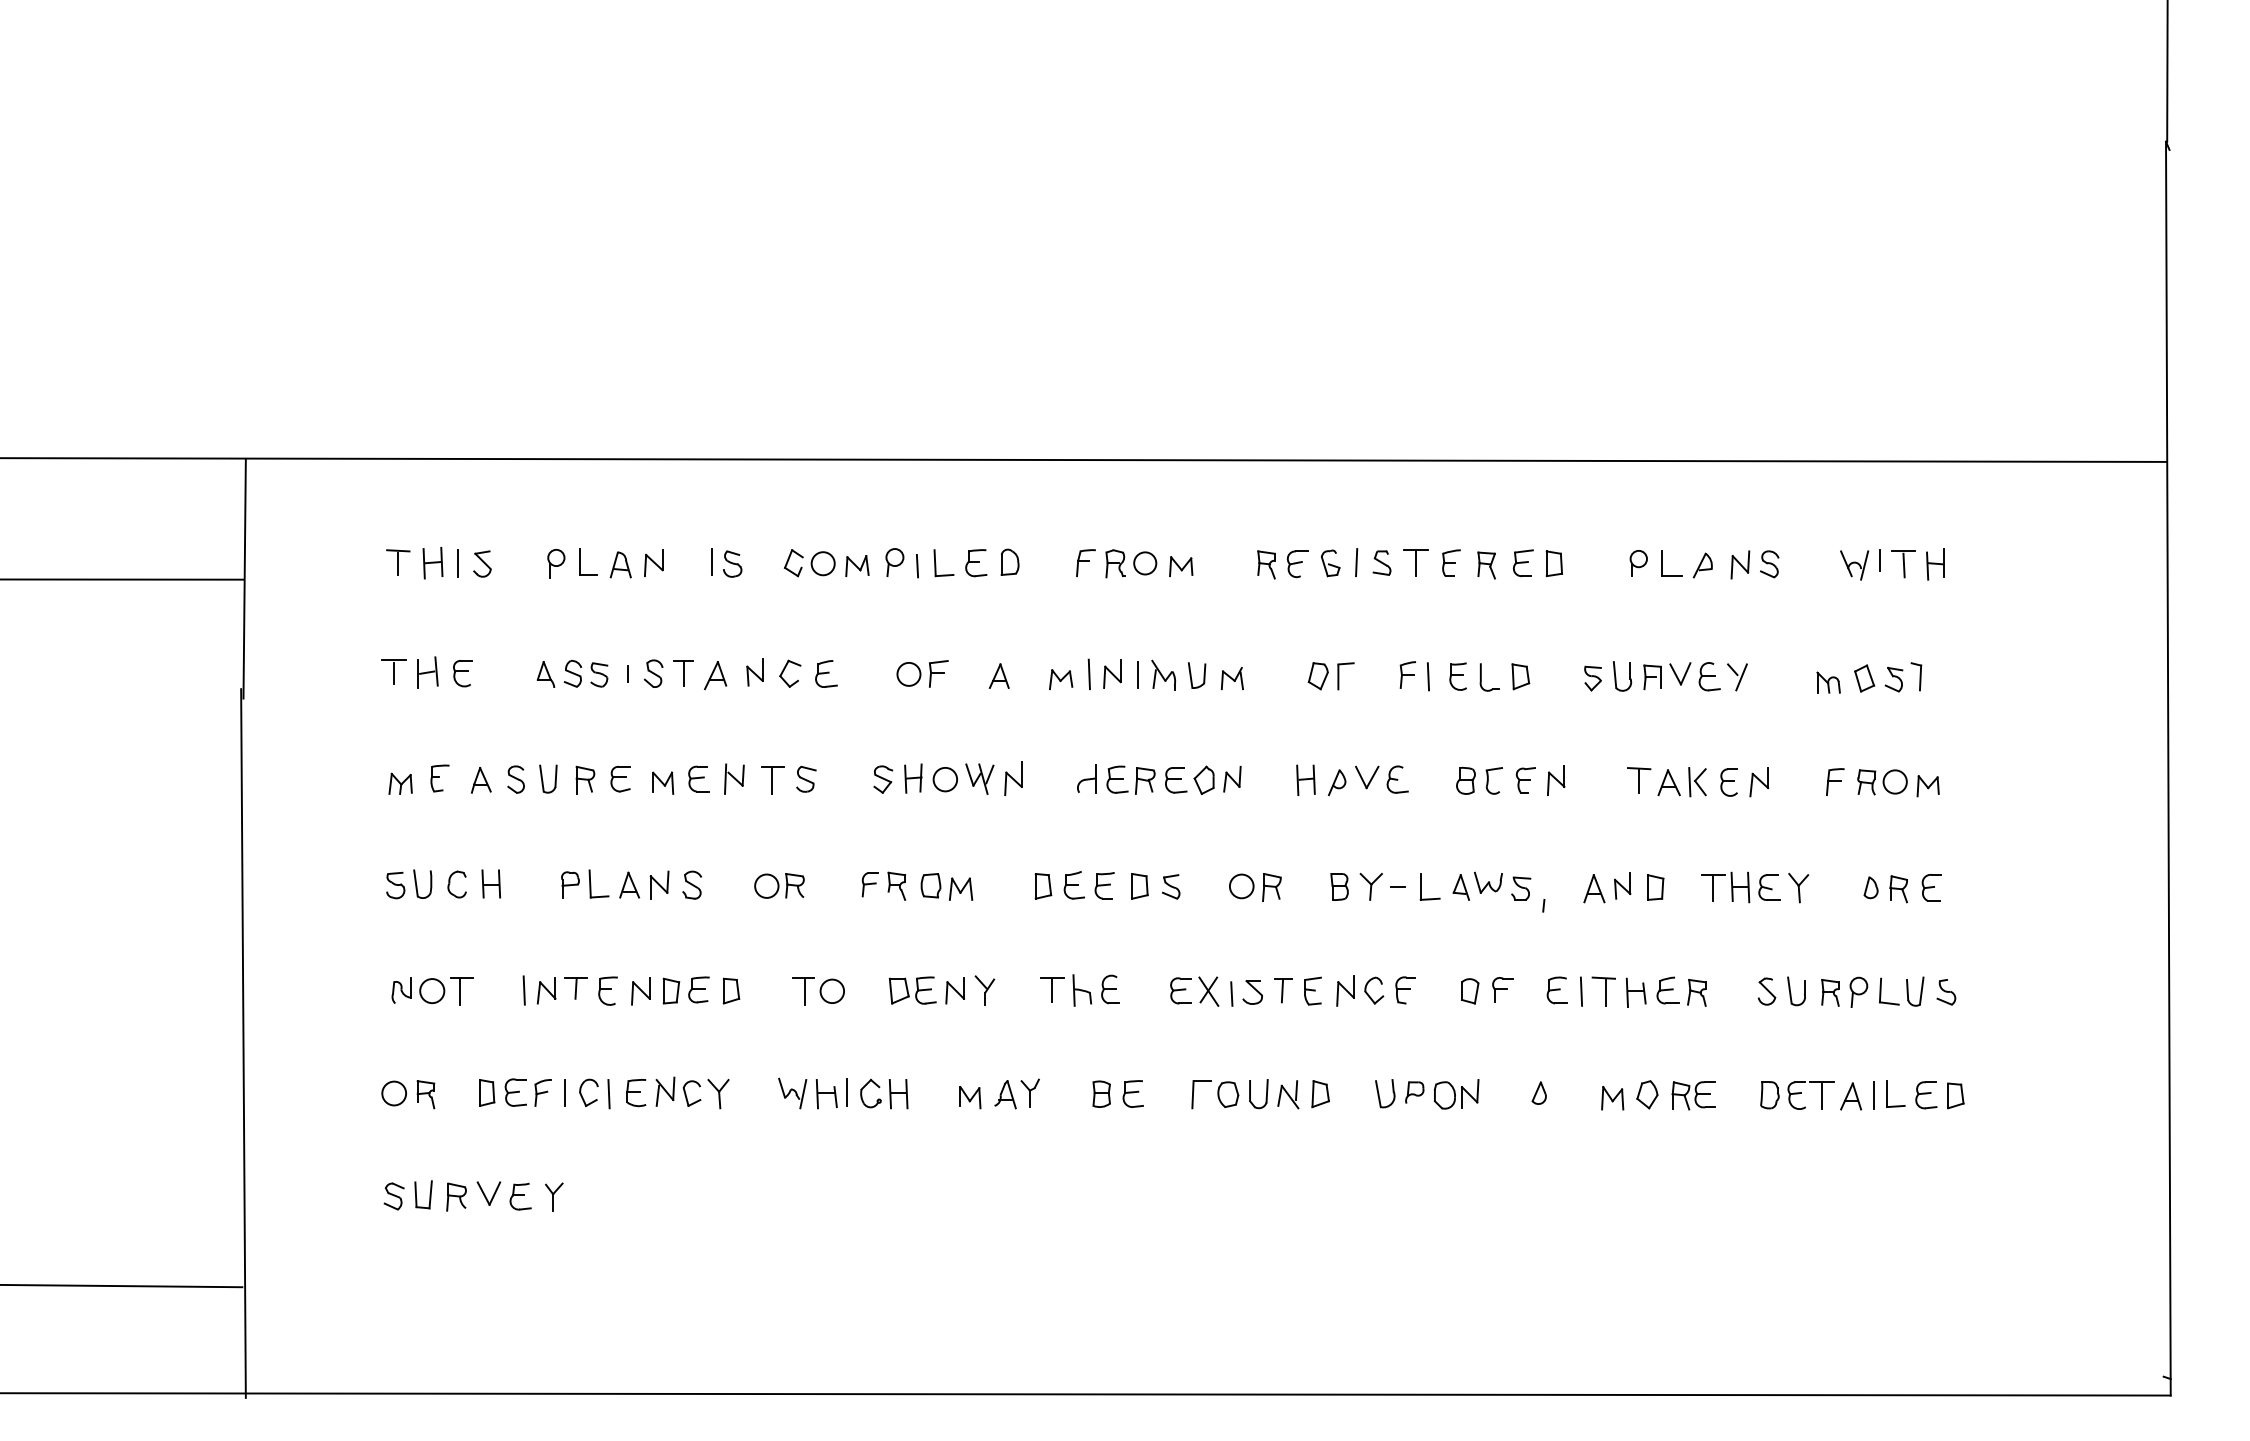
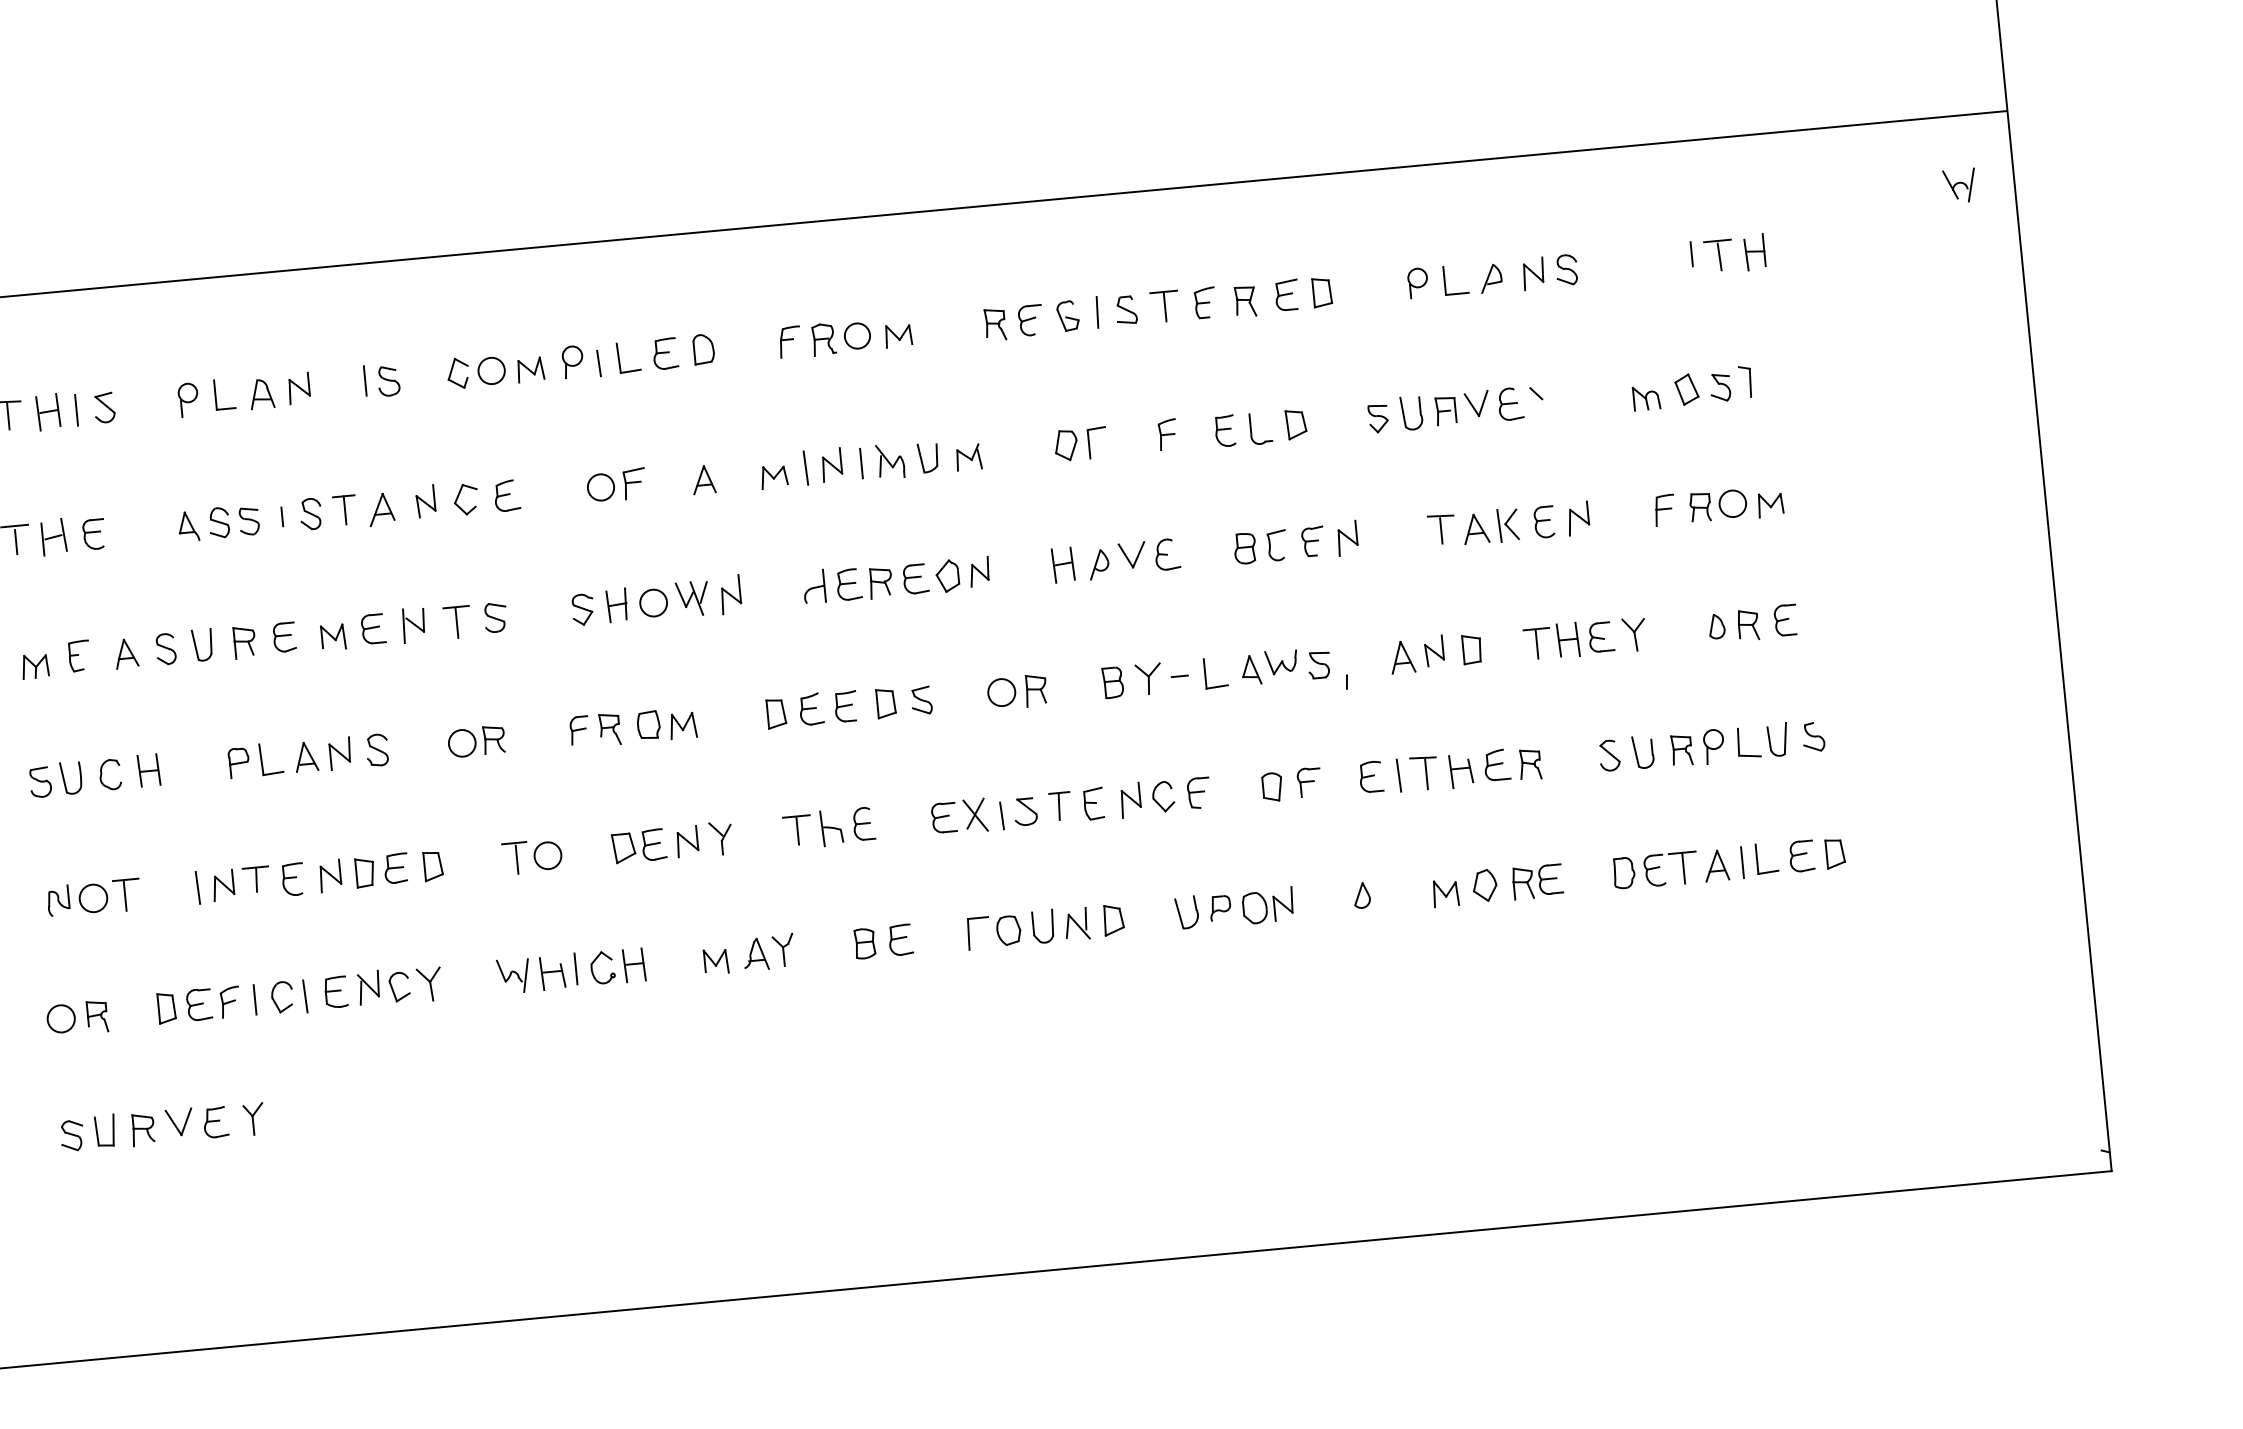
part: (1854, 565) -> (1959, 186), moved
line: (1428, 676) -> (1191, 434), removed
line: (1741, 677) -> (1547, 401), removed

